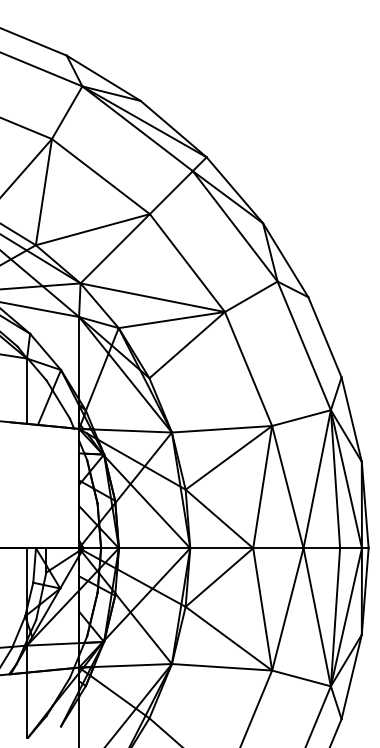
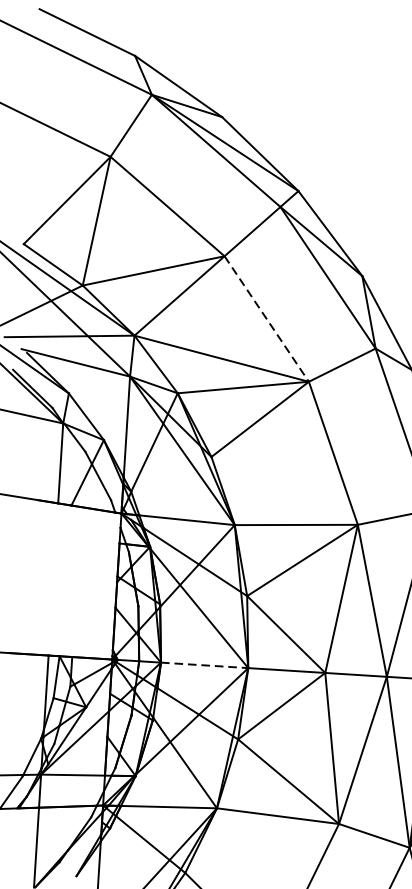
line: (187, 263) -> (266, 319), solid -> dashed
line: (154, 548) -> (204, 665), solid -> dashed

